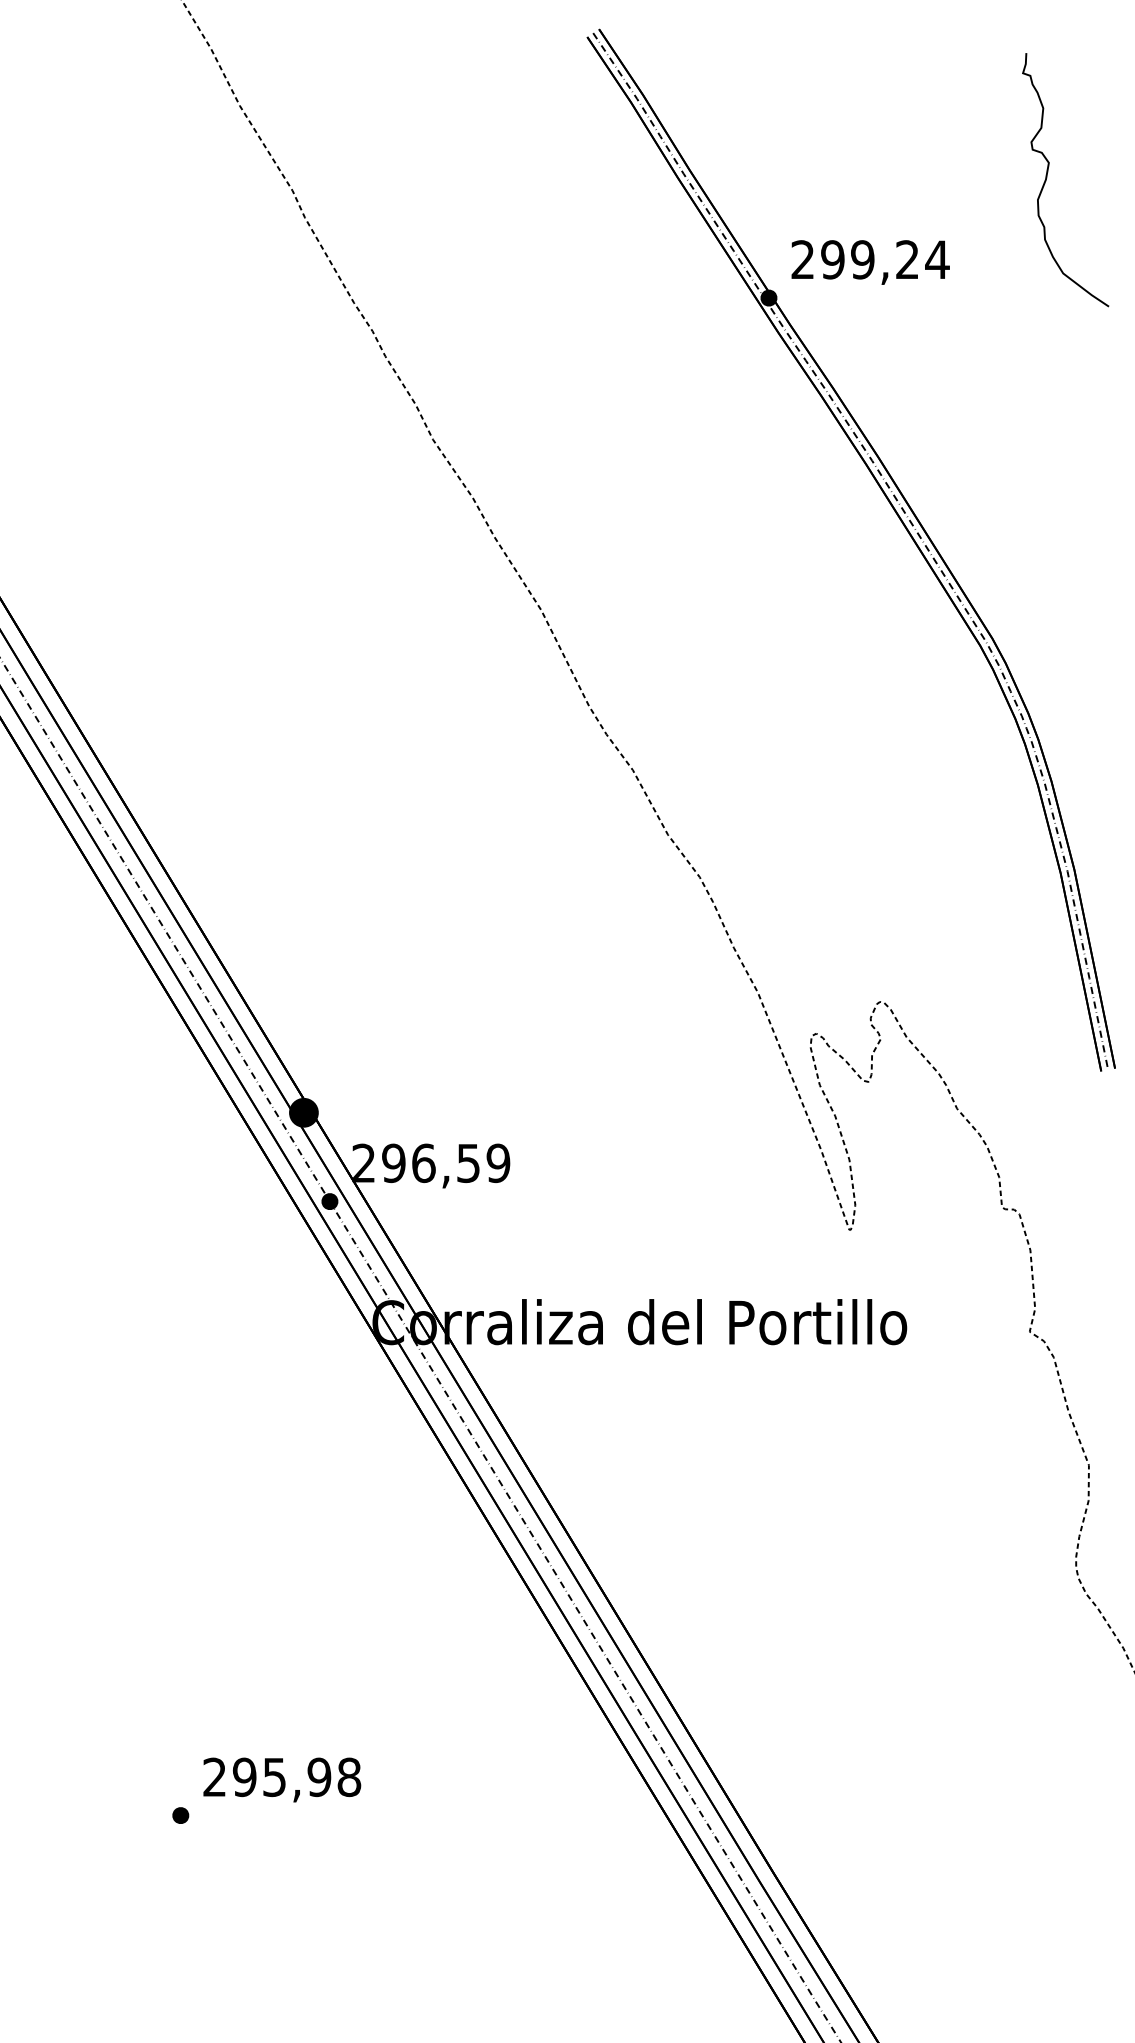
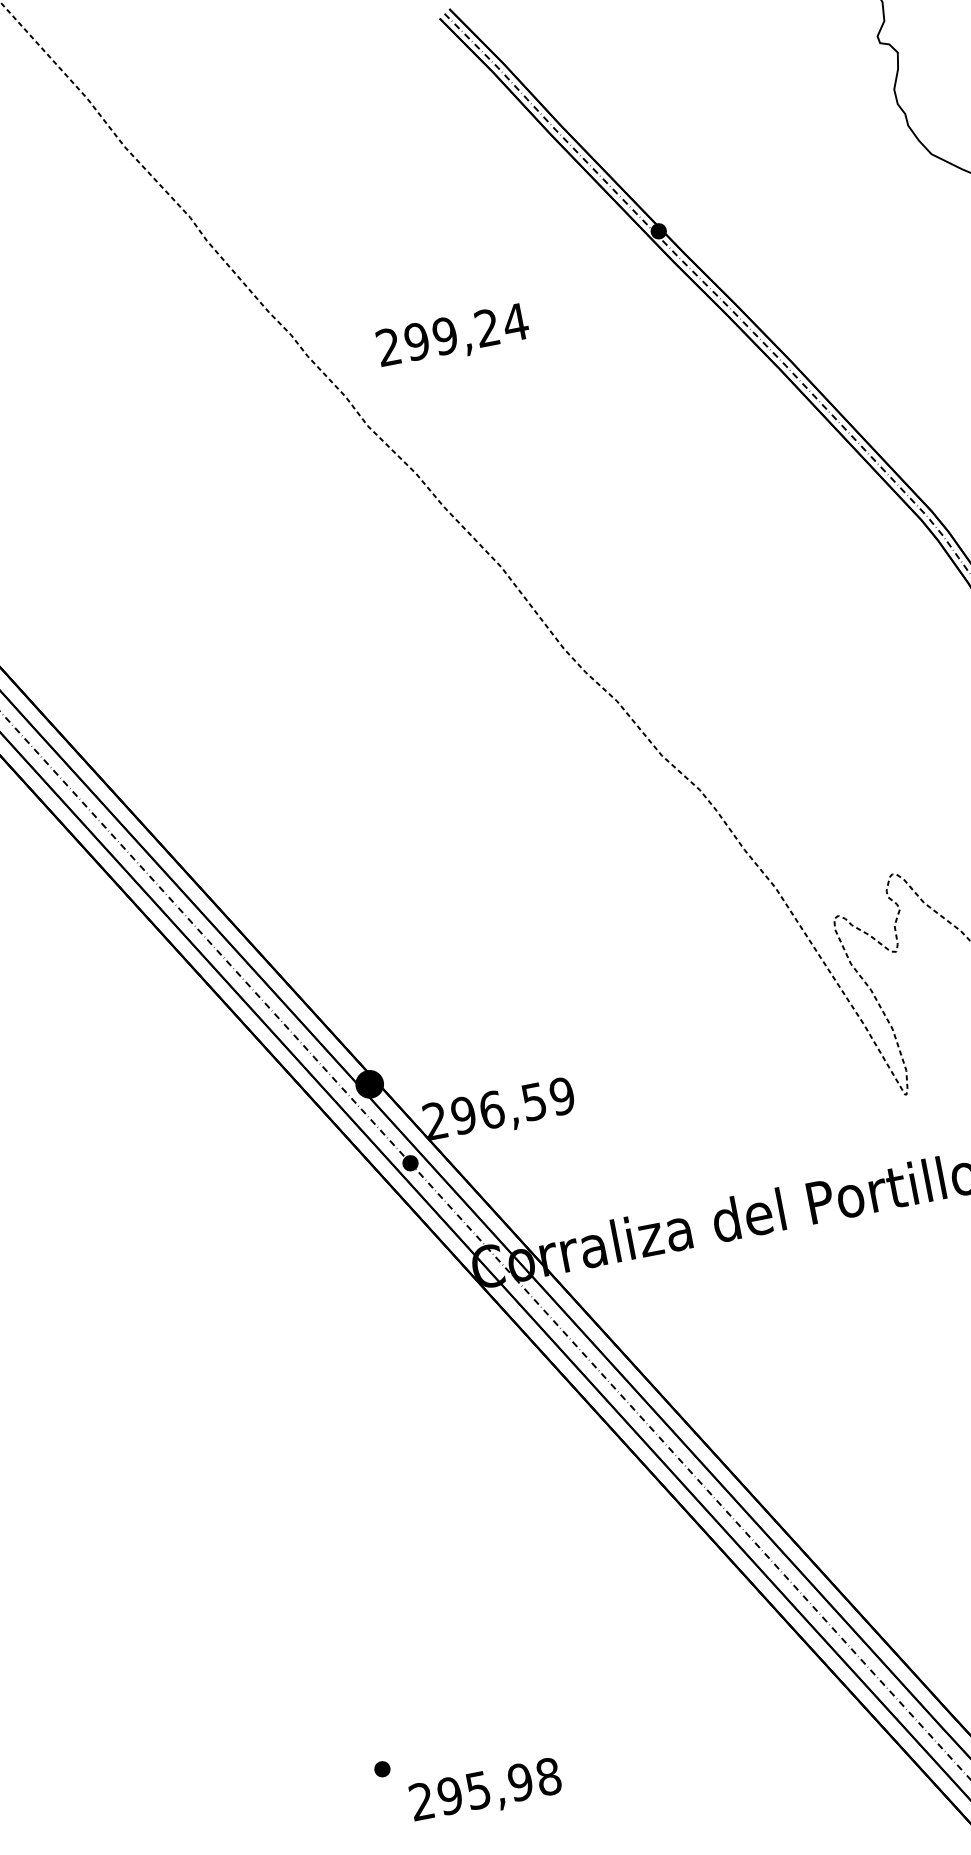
text: (870, 262) -> (452, 337), moved
text: (282, 1779) -> (486, 1791), moved

